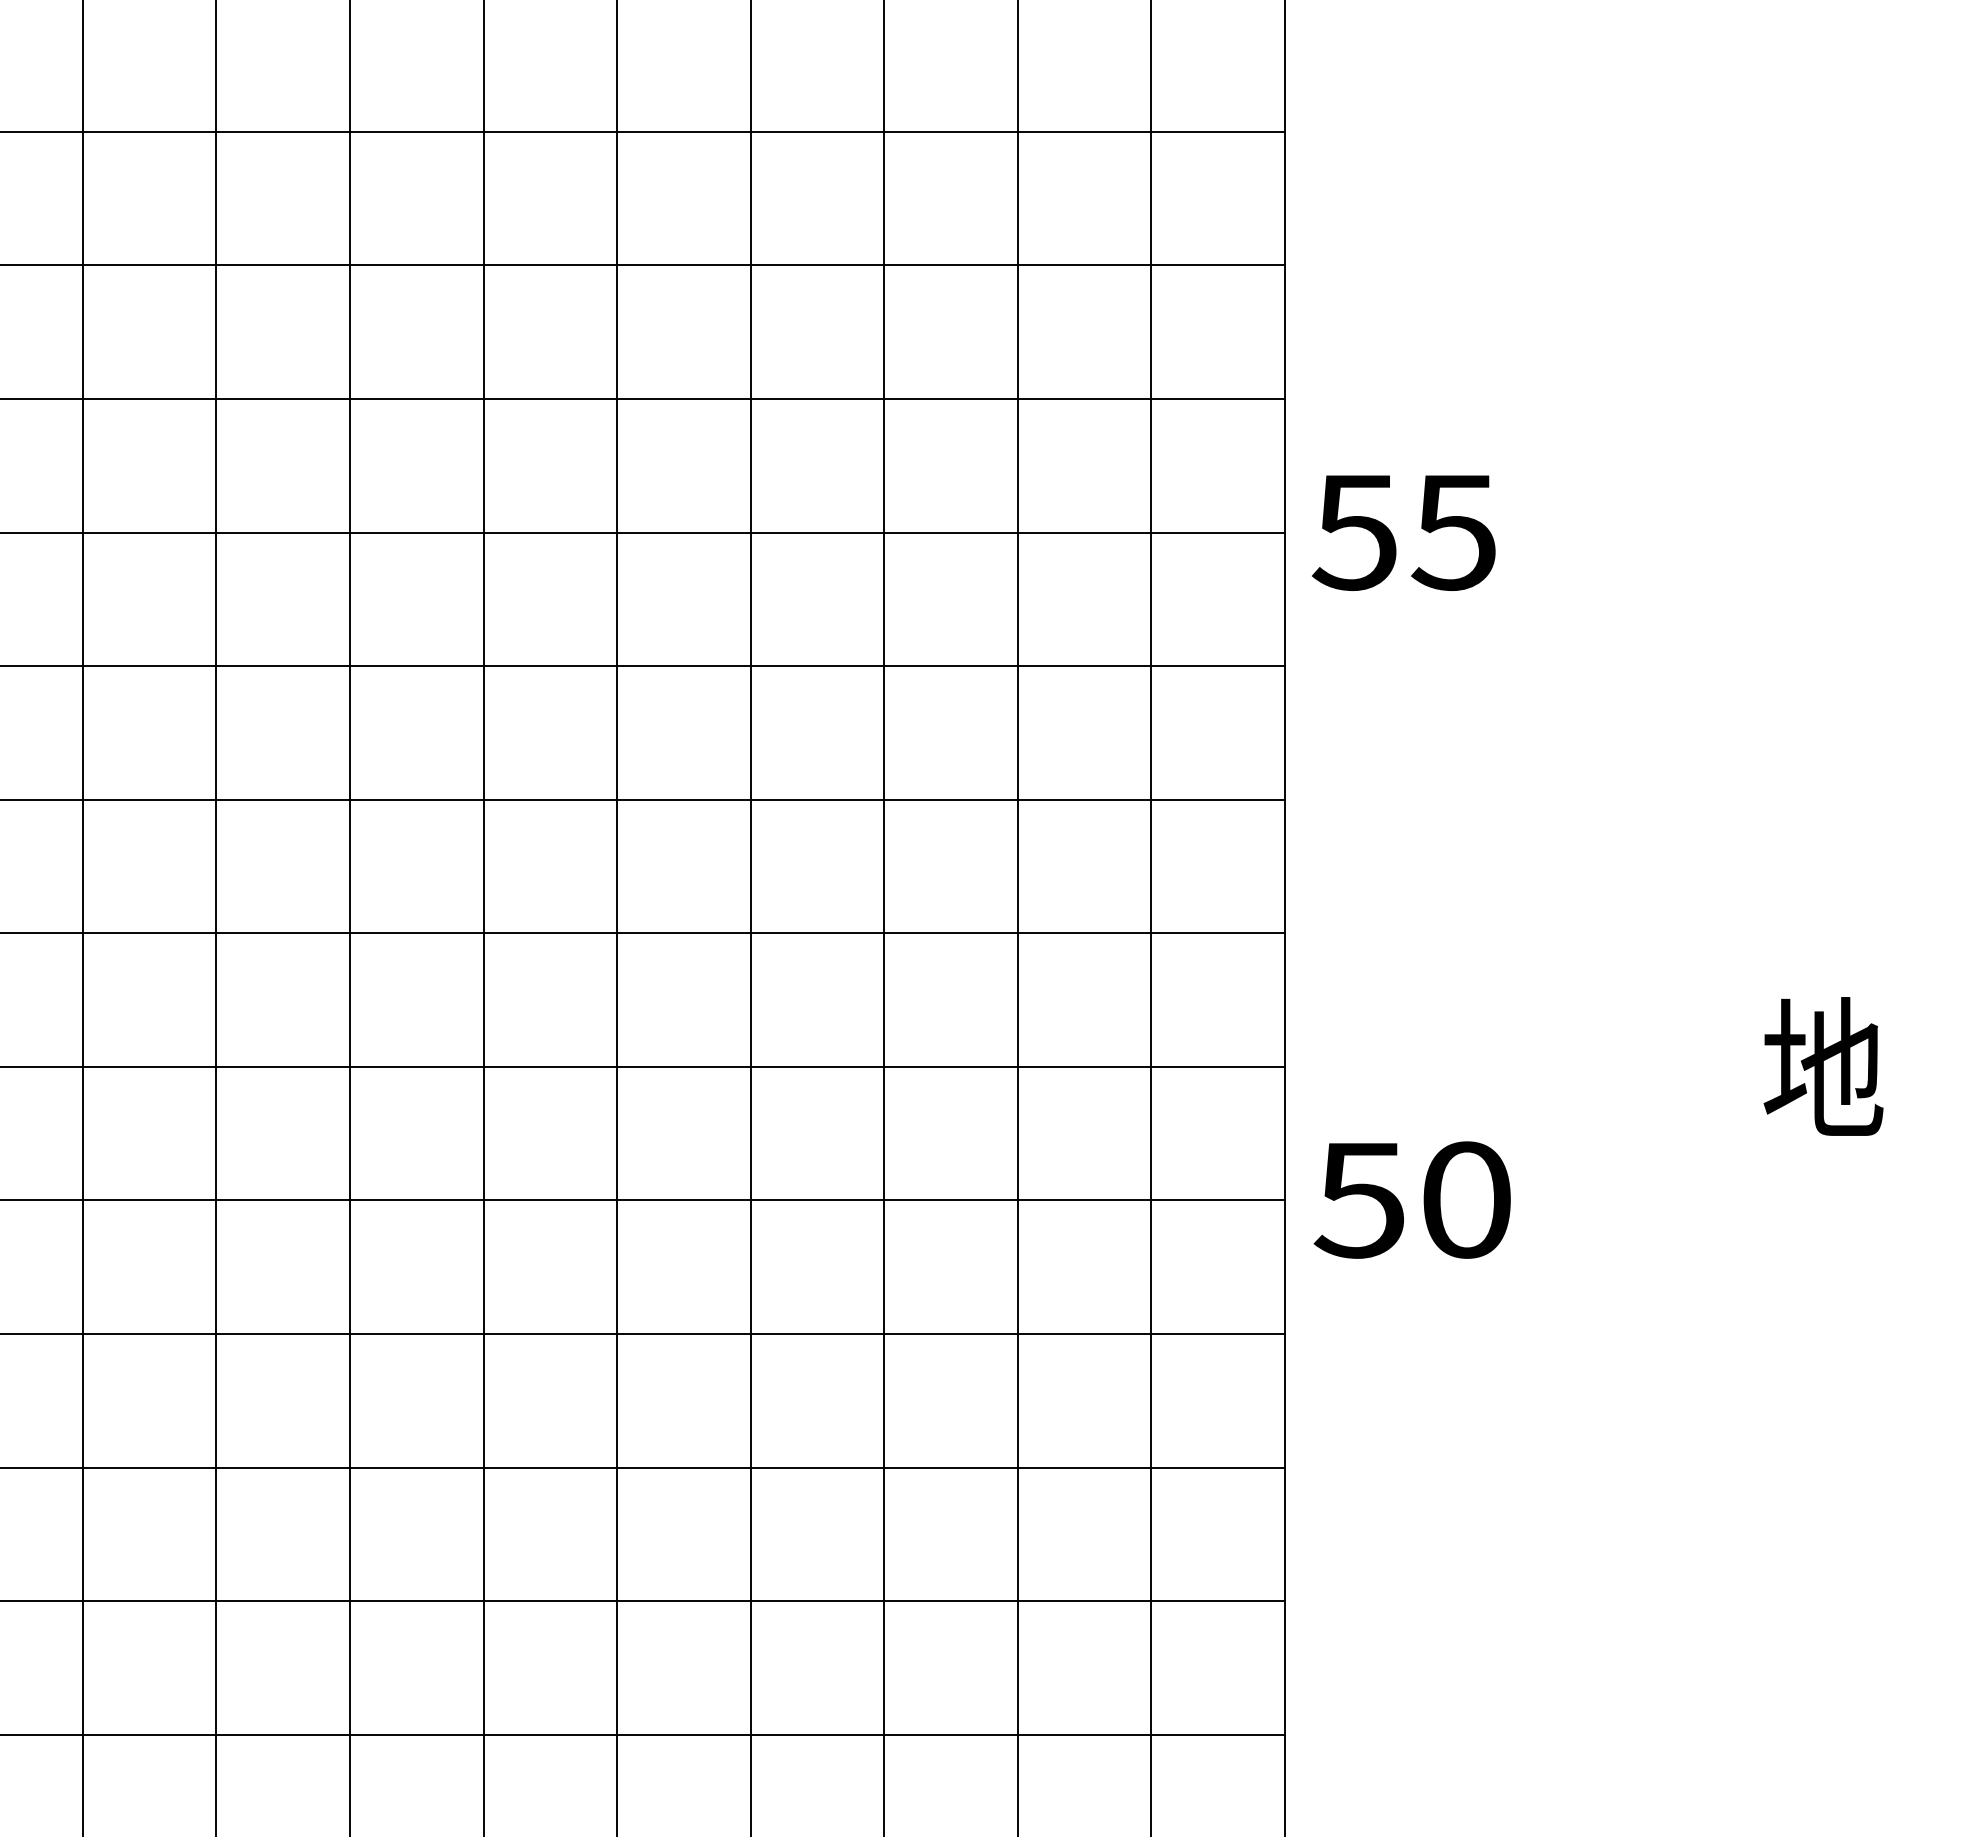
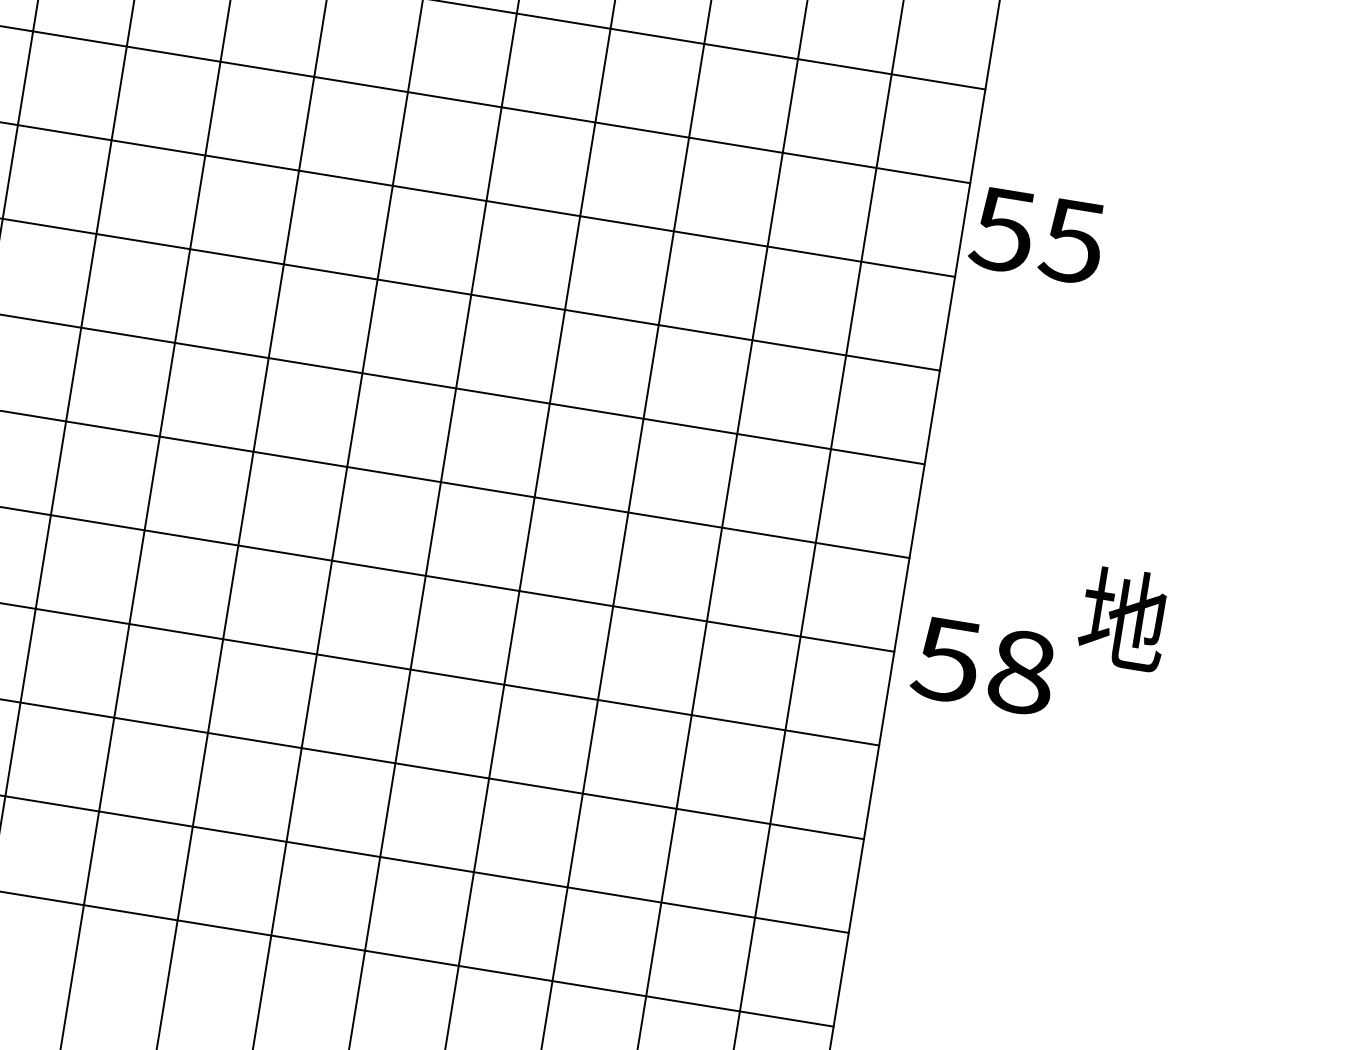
text: (1403, 532) -> (1037, 235), moved
text: (1823, 1066) -> (1124, 618), moved
text: (1467, 1199) -> (1022, 671), 50 -> 58

